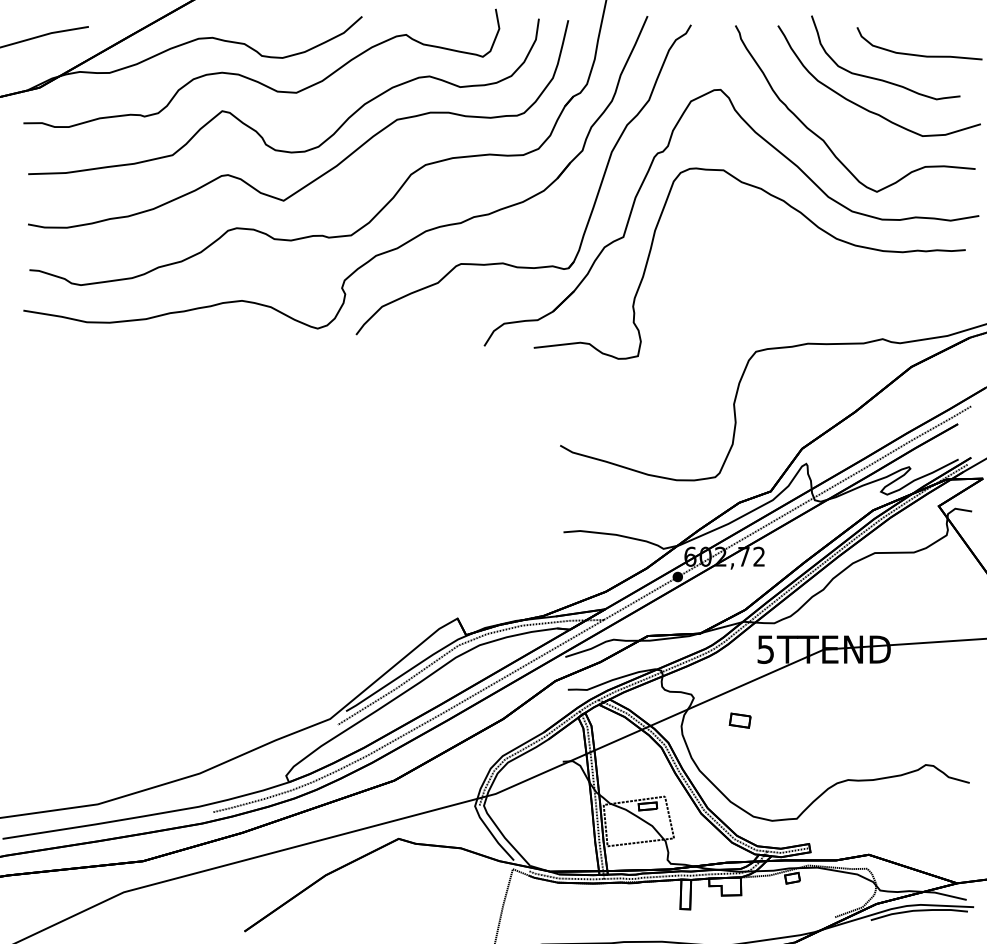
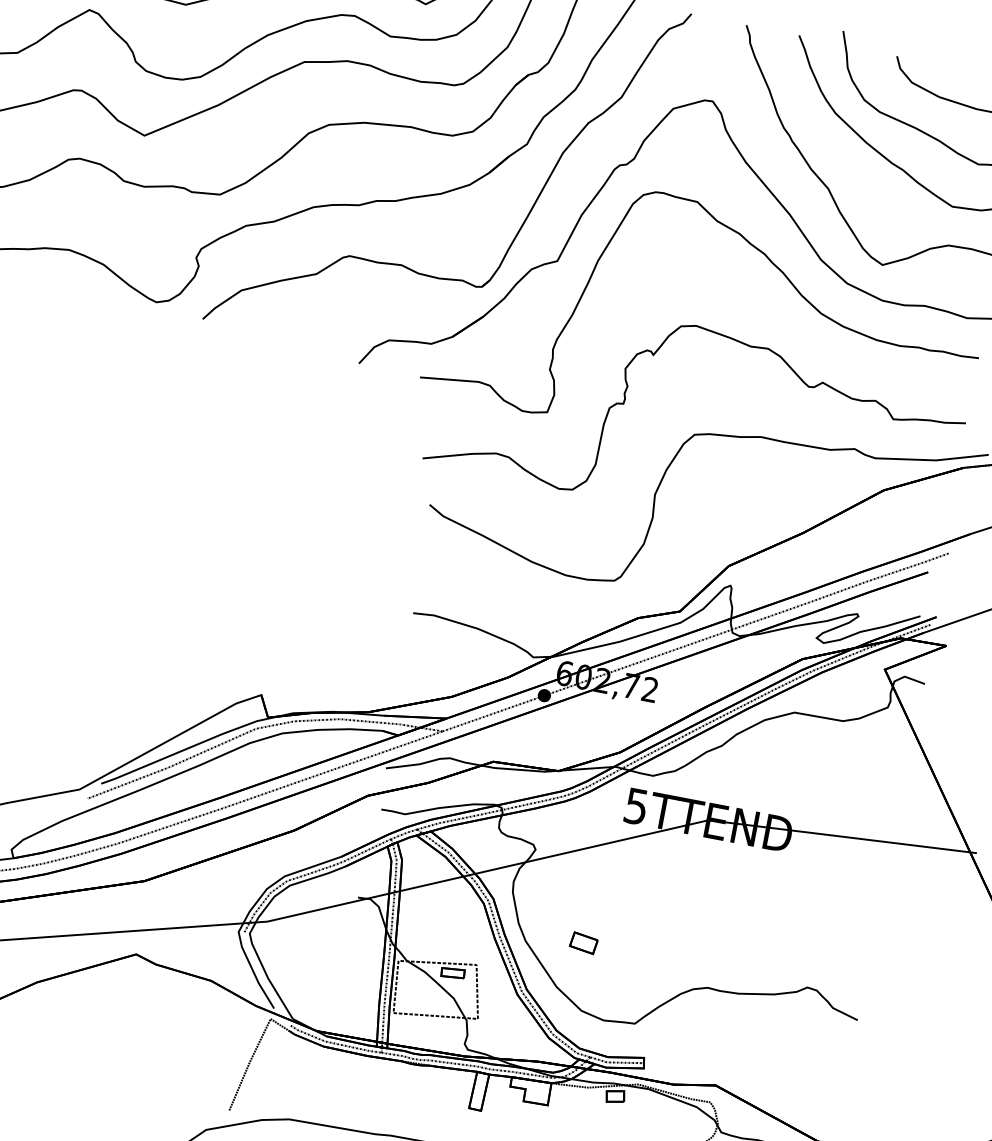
part: (697, 336) -> (625, 401), added
part: (739, 720) -> (582, 942), moved

